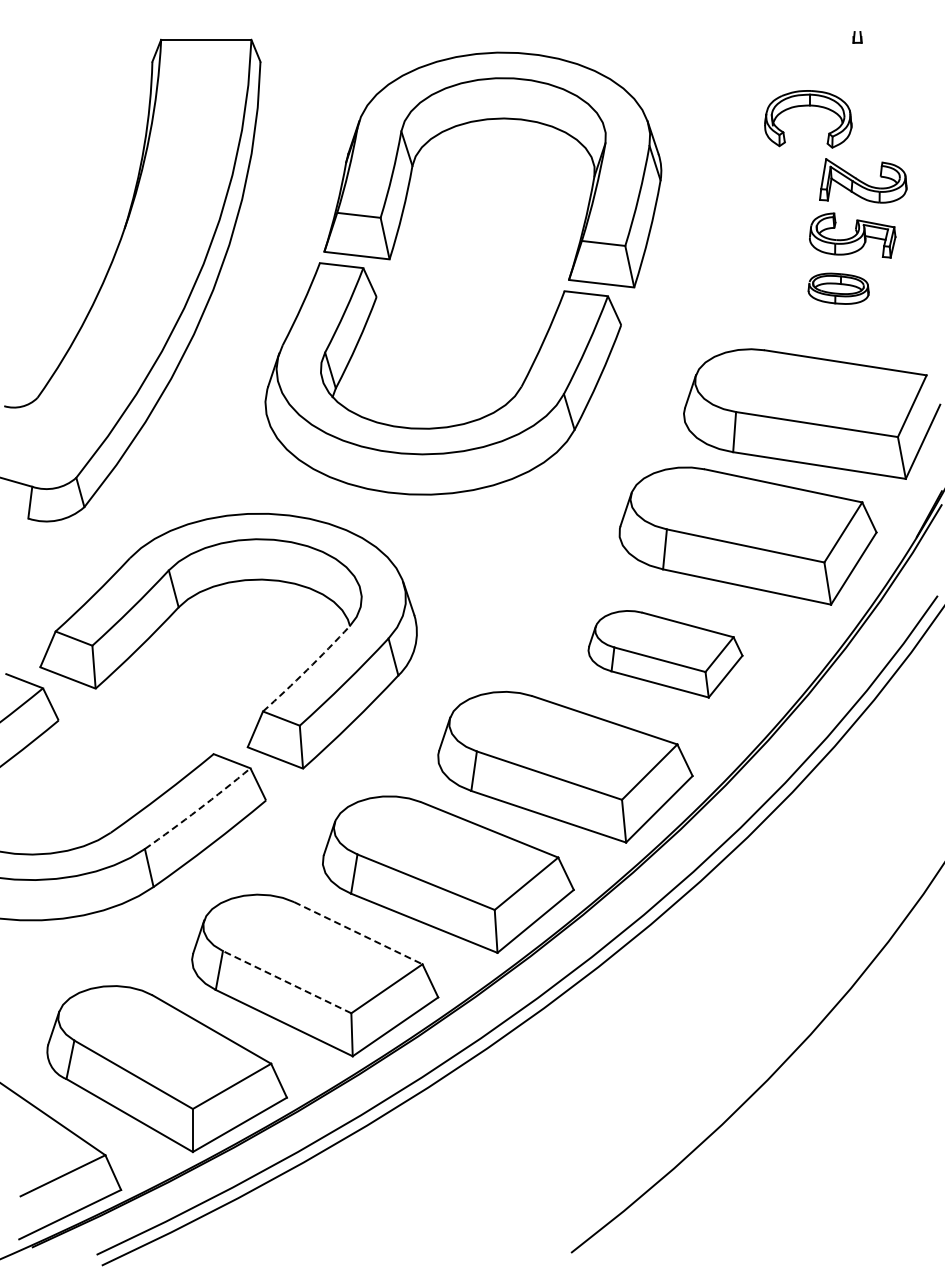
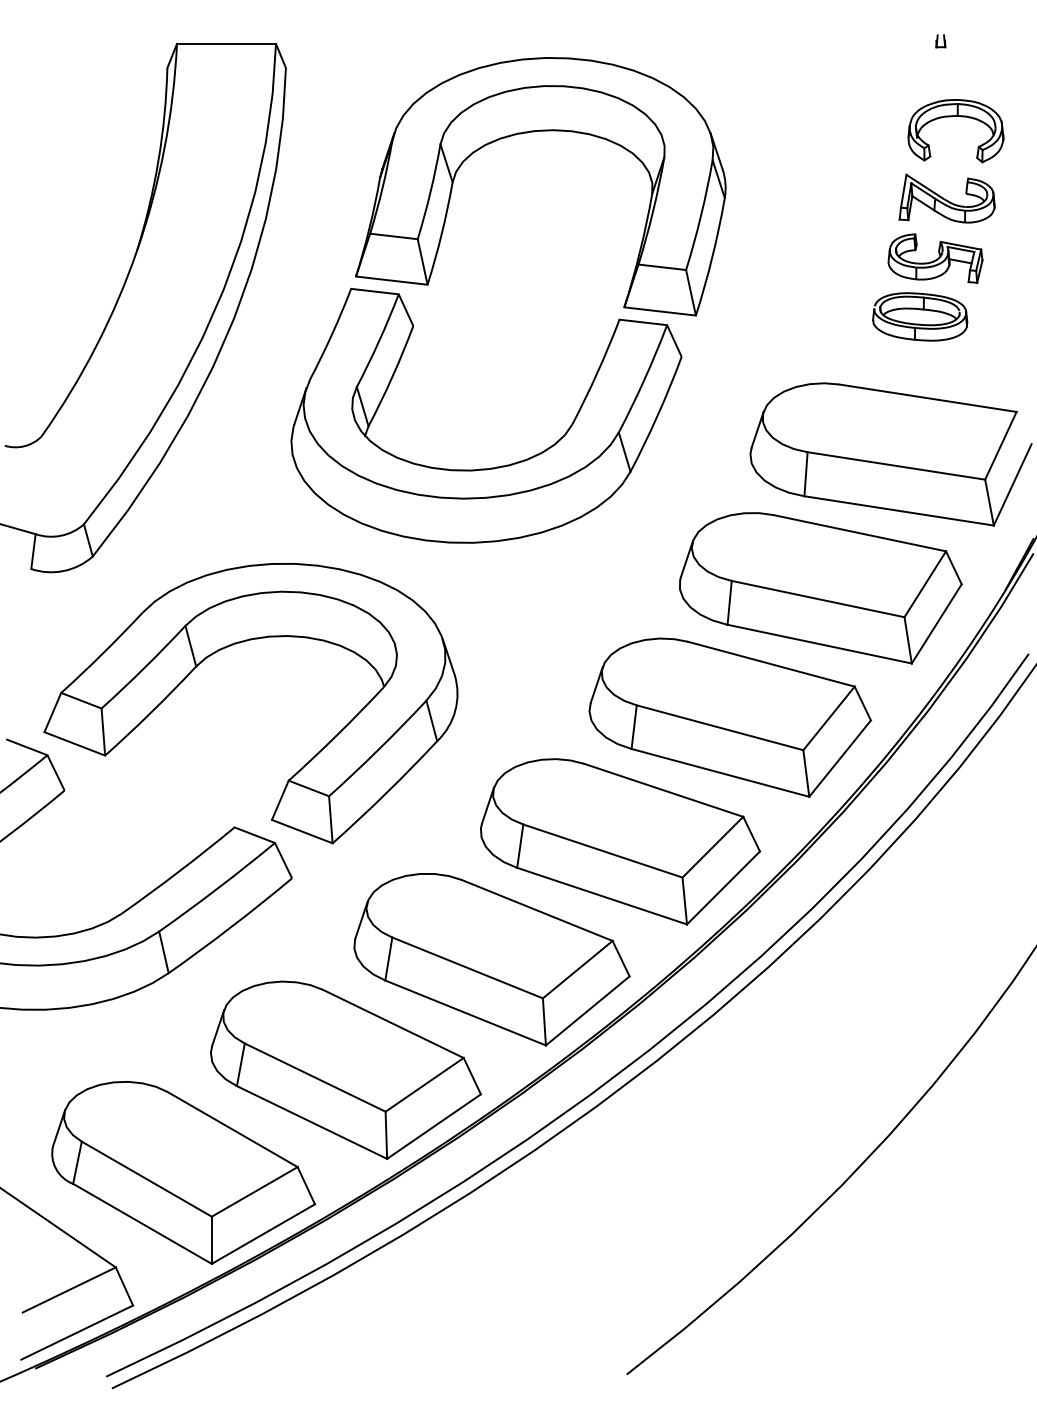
part: (808, 106) -> (956, 117), moved
part: (838, 288) -> (919, 316), size x1.43
part: (665, 654) -> (730, 718), size x1.67
arc: (307, 669) -> (337, 734), dashed -> solid
arc: (198, 809) -> (217, 888), dashed -> solid
line: (358, 933) -> (393, 1024), dashed -> solid
line: (286, 981) -> (314, 1076), dashed -> solid

